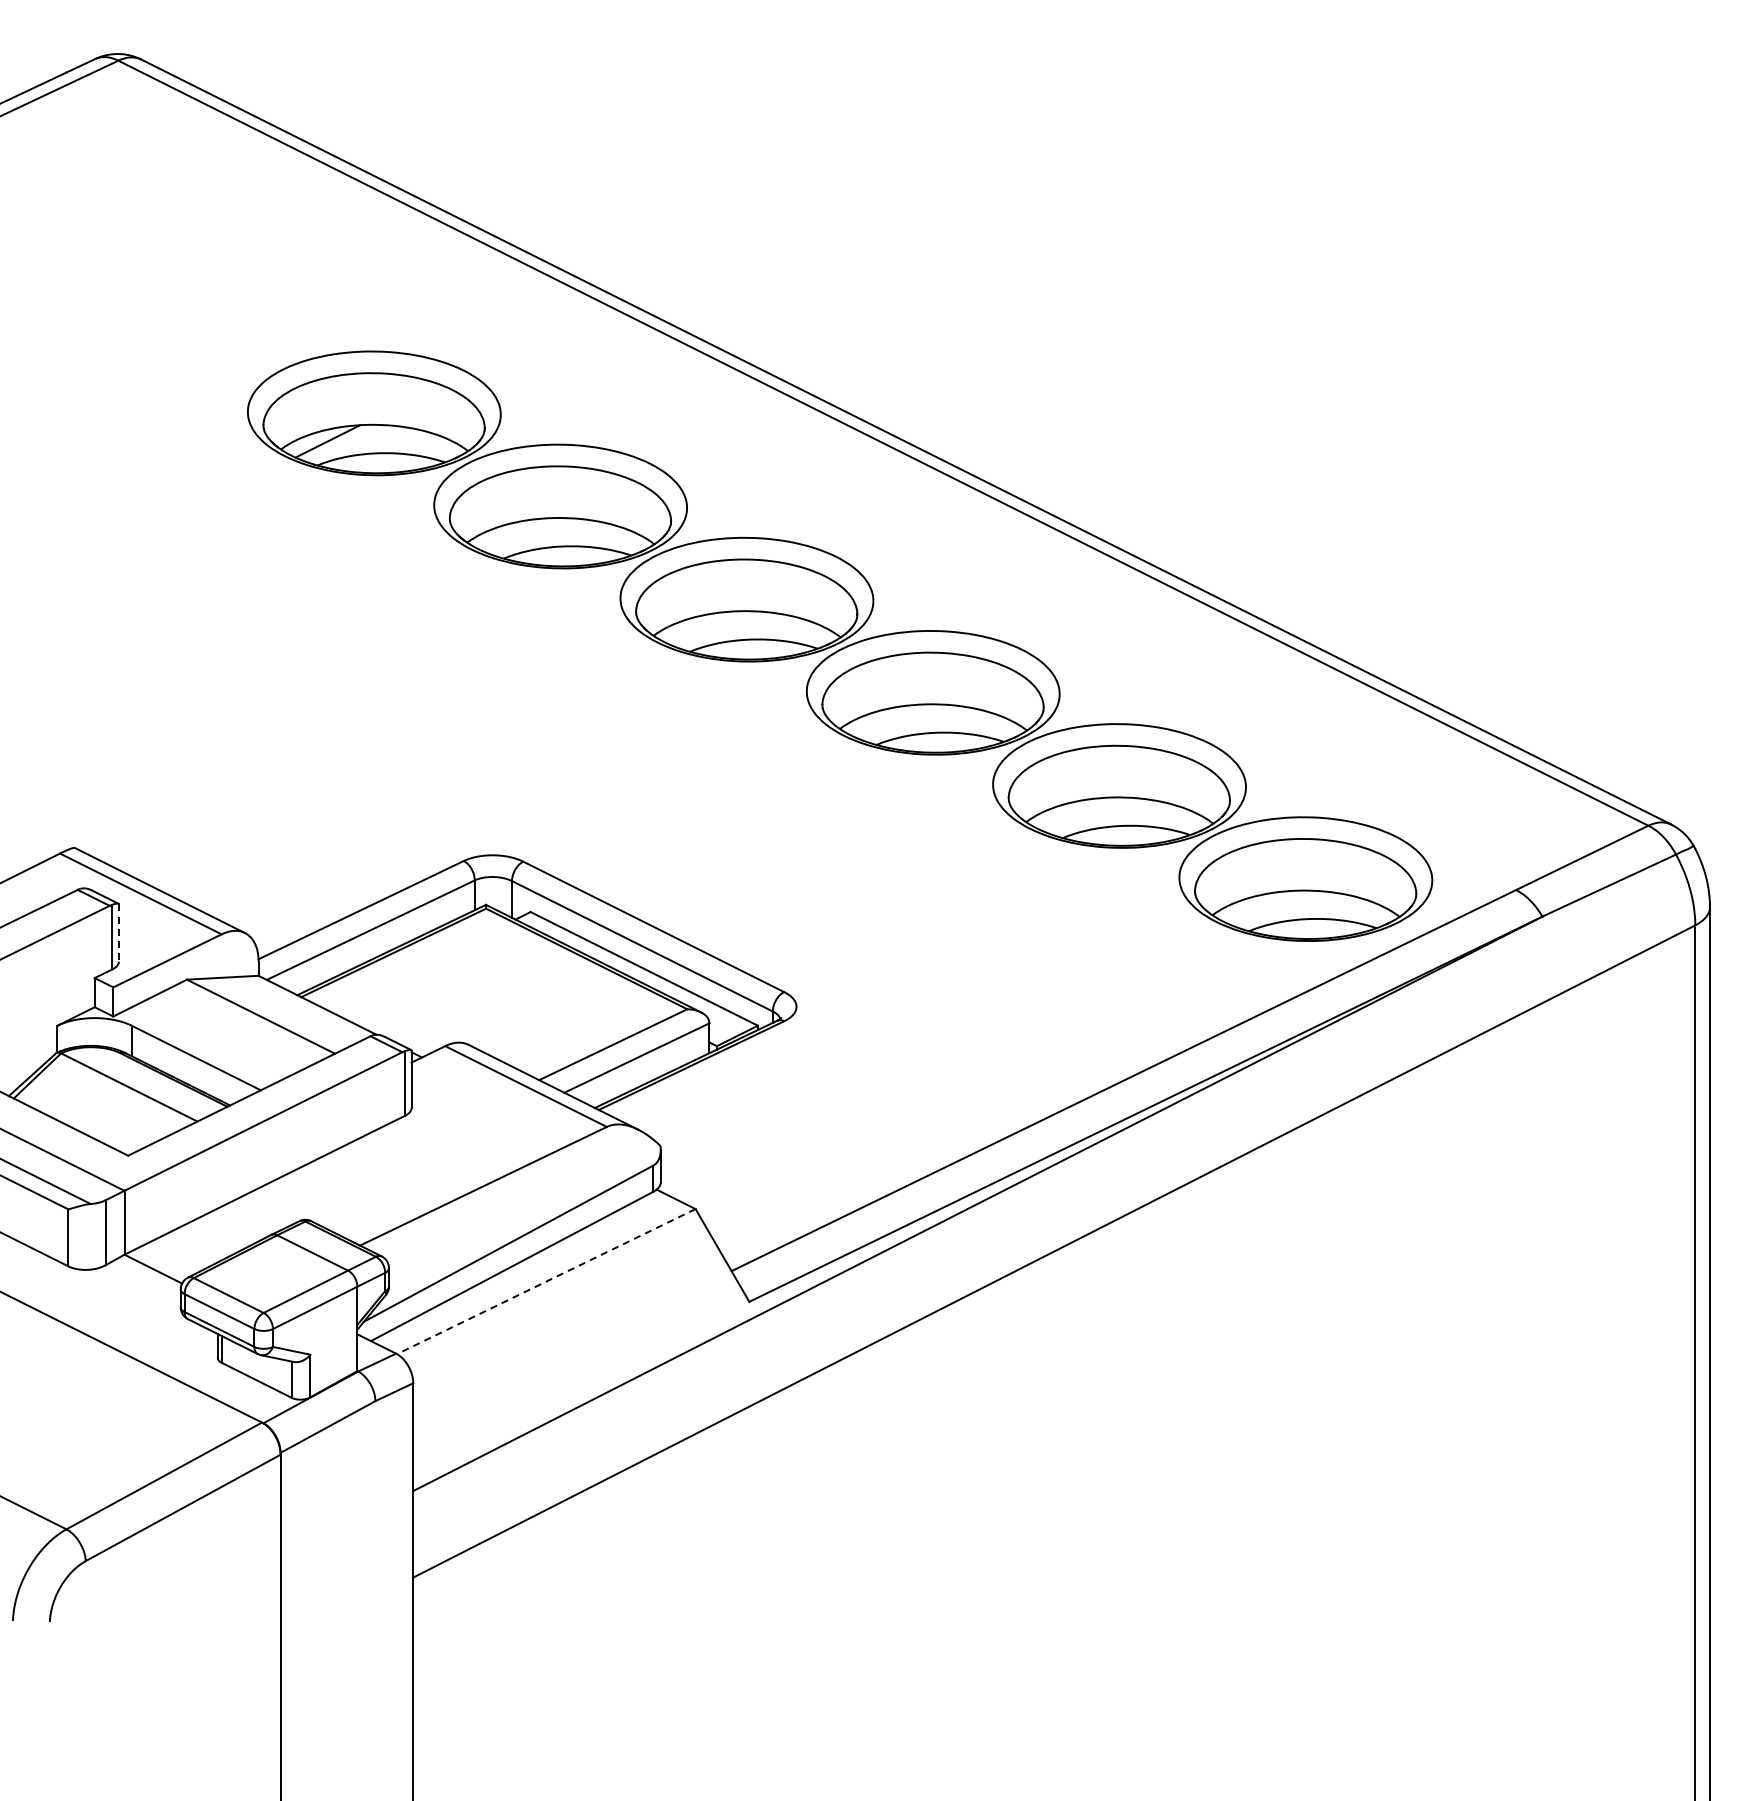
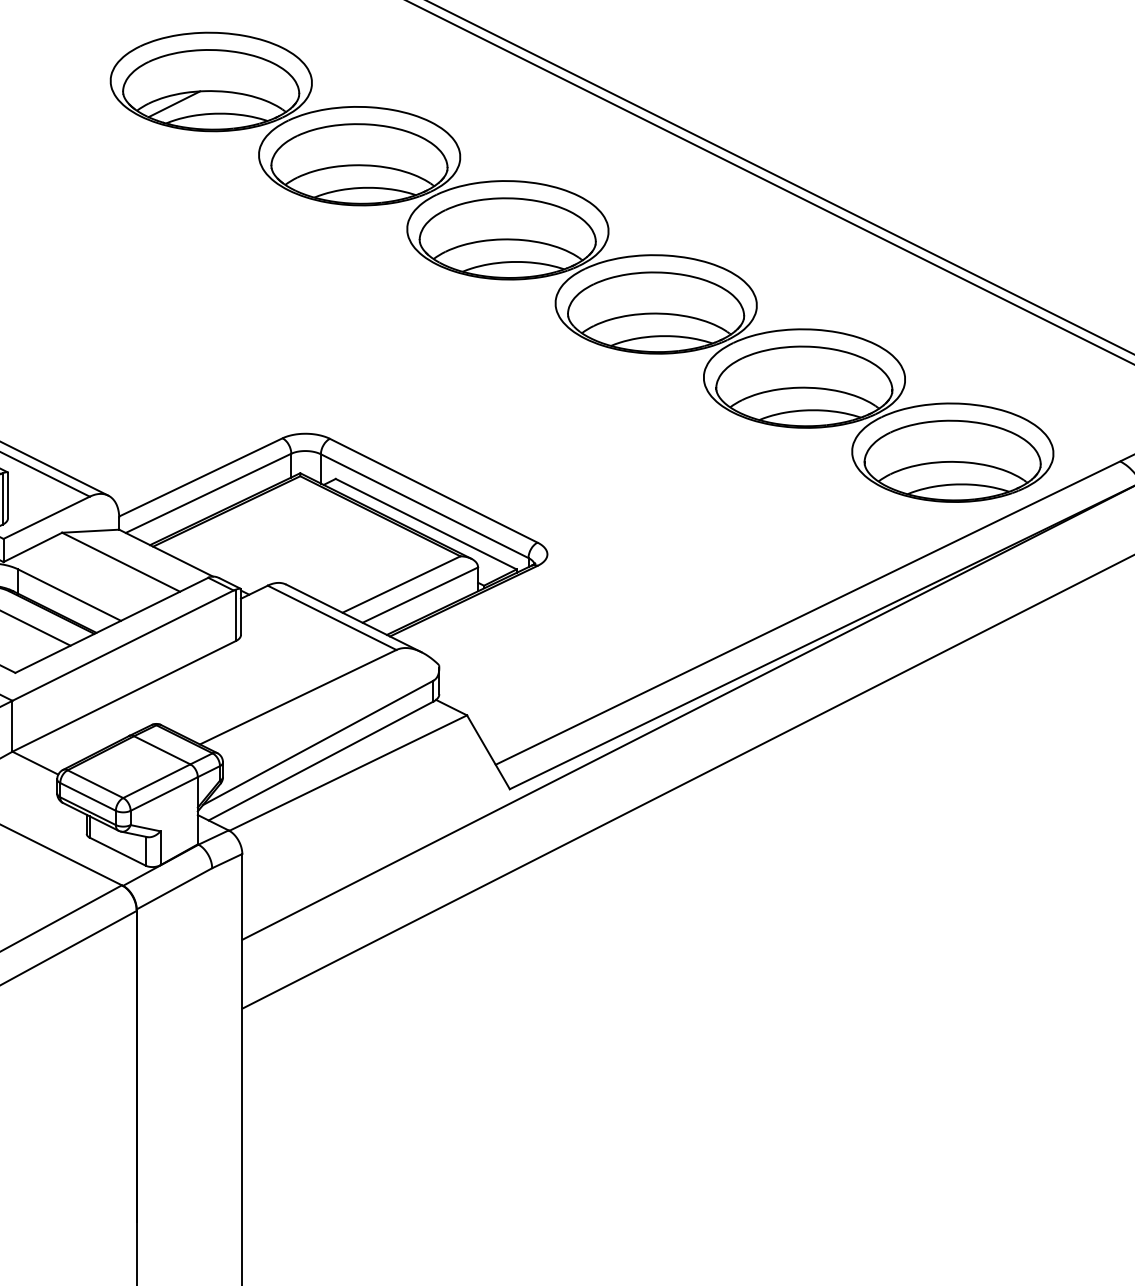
line: (118, 932) -> (7, 495), dashed -> solid
line: (546, 1281) -> (348, 773), dashed -> solid

